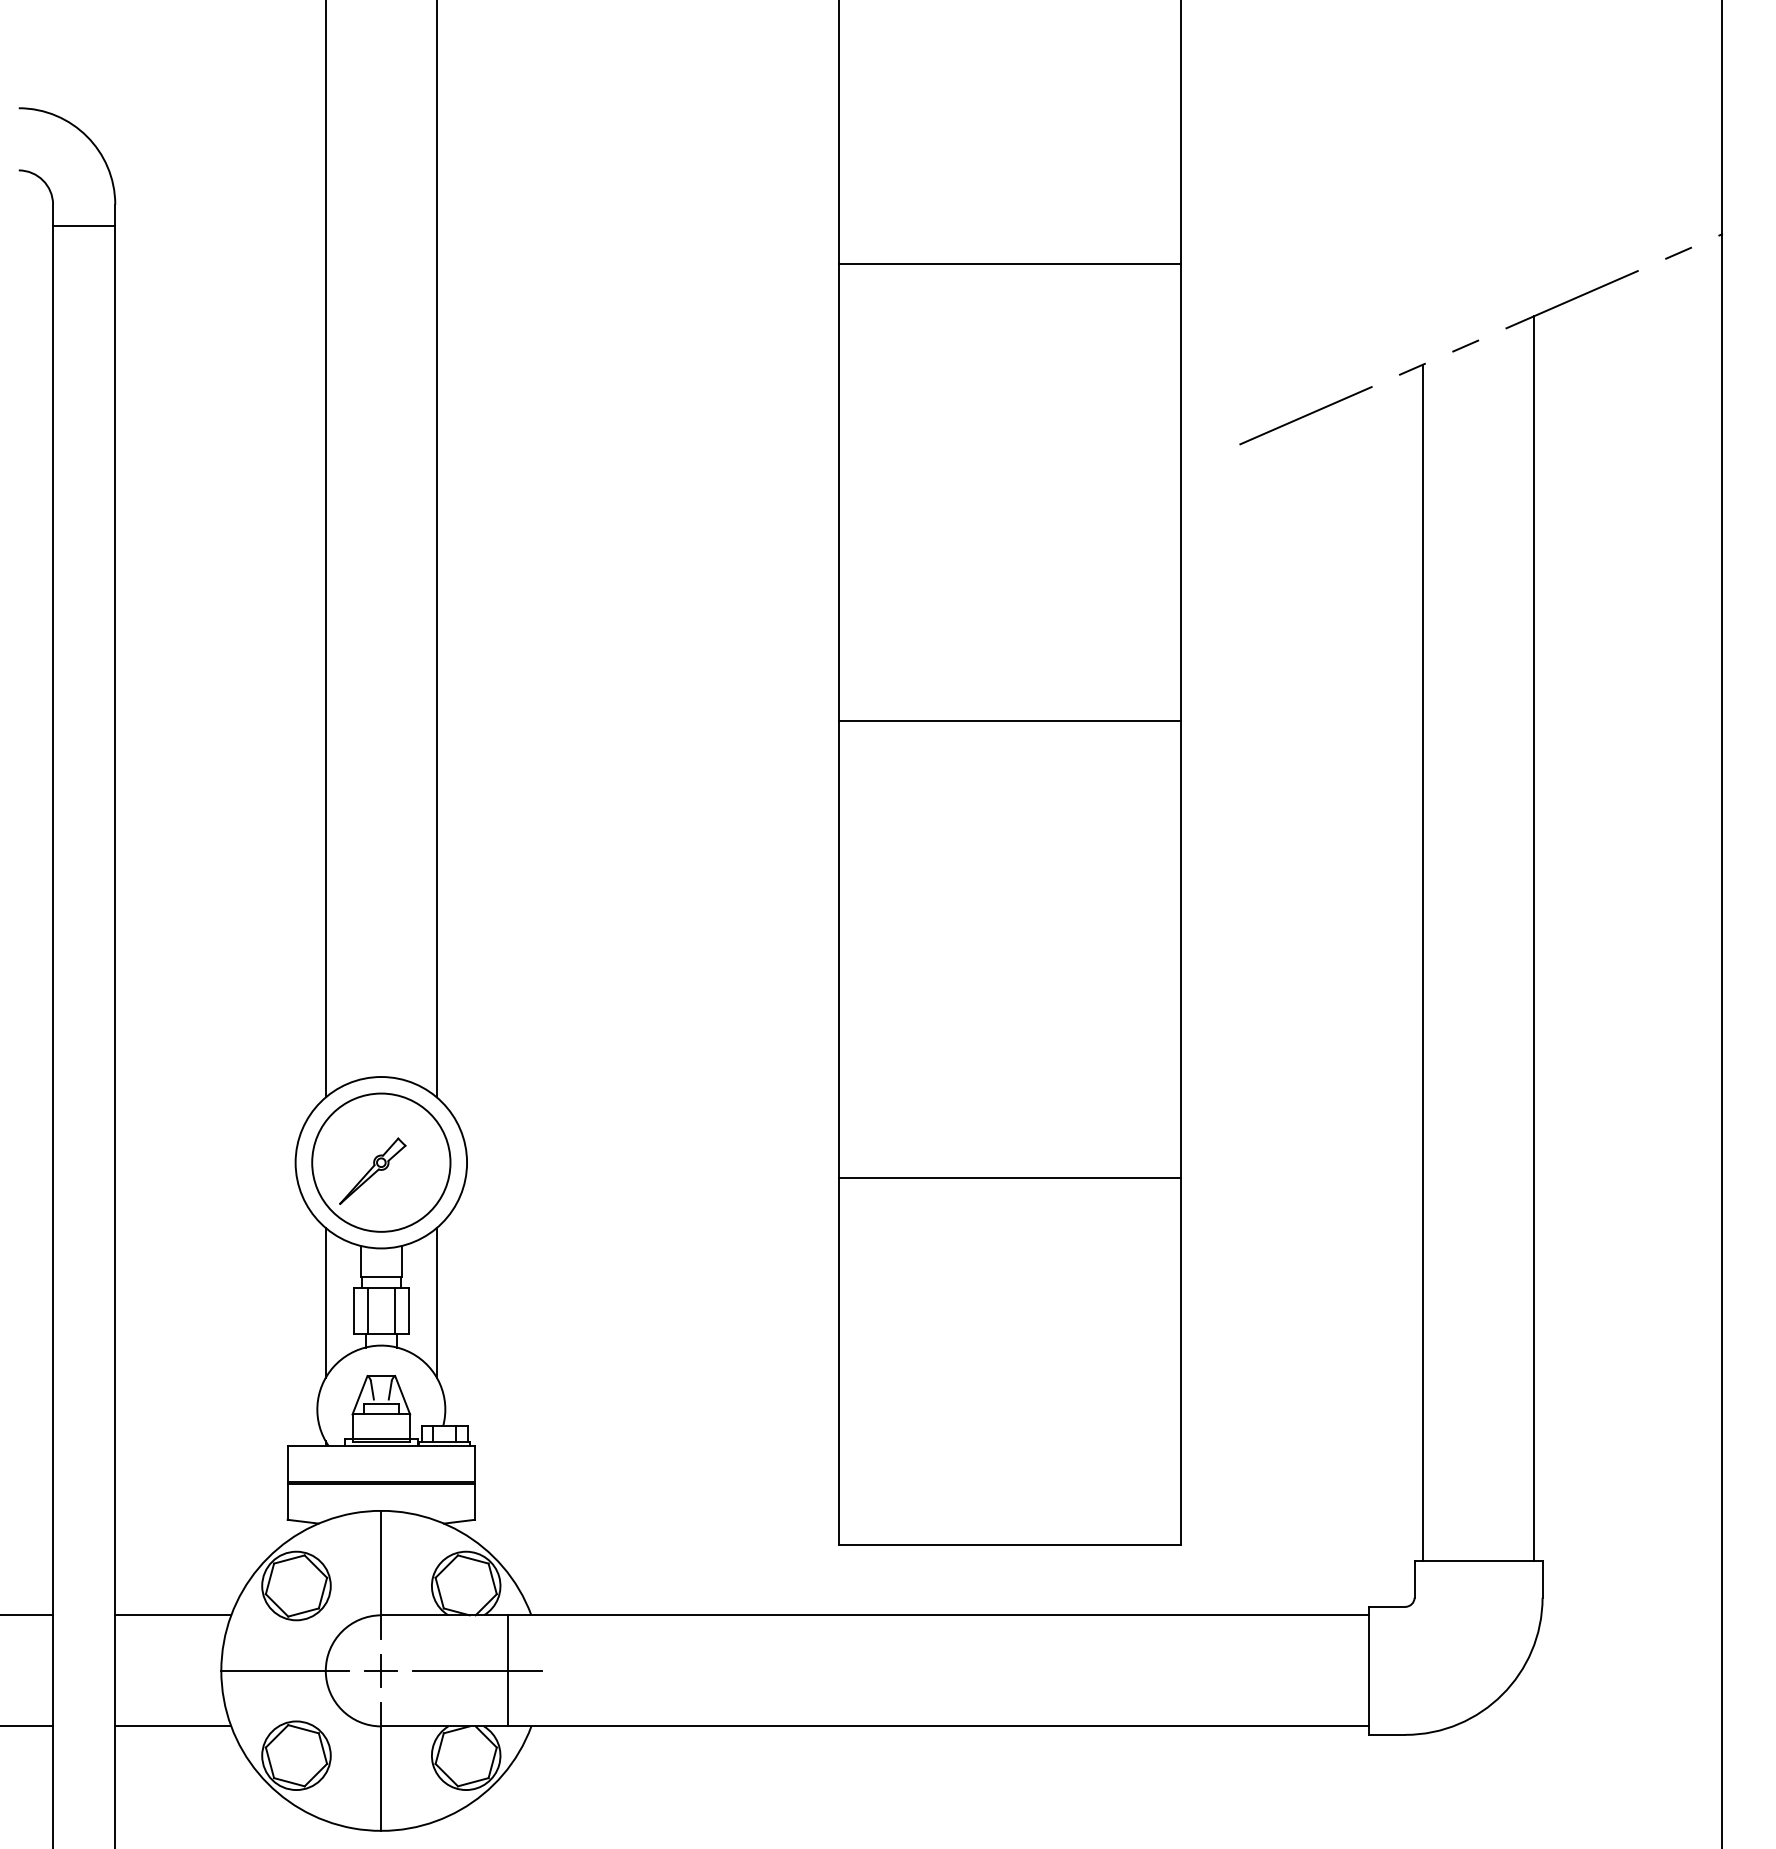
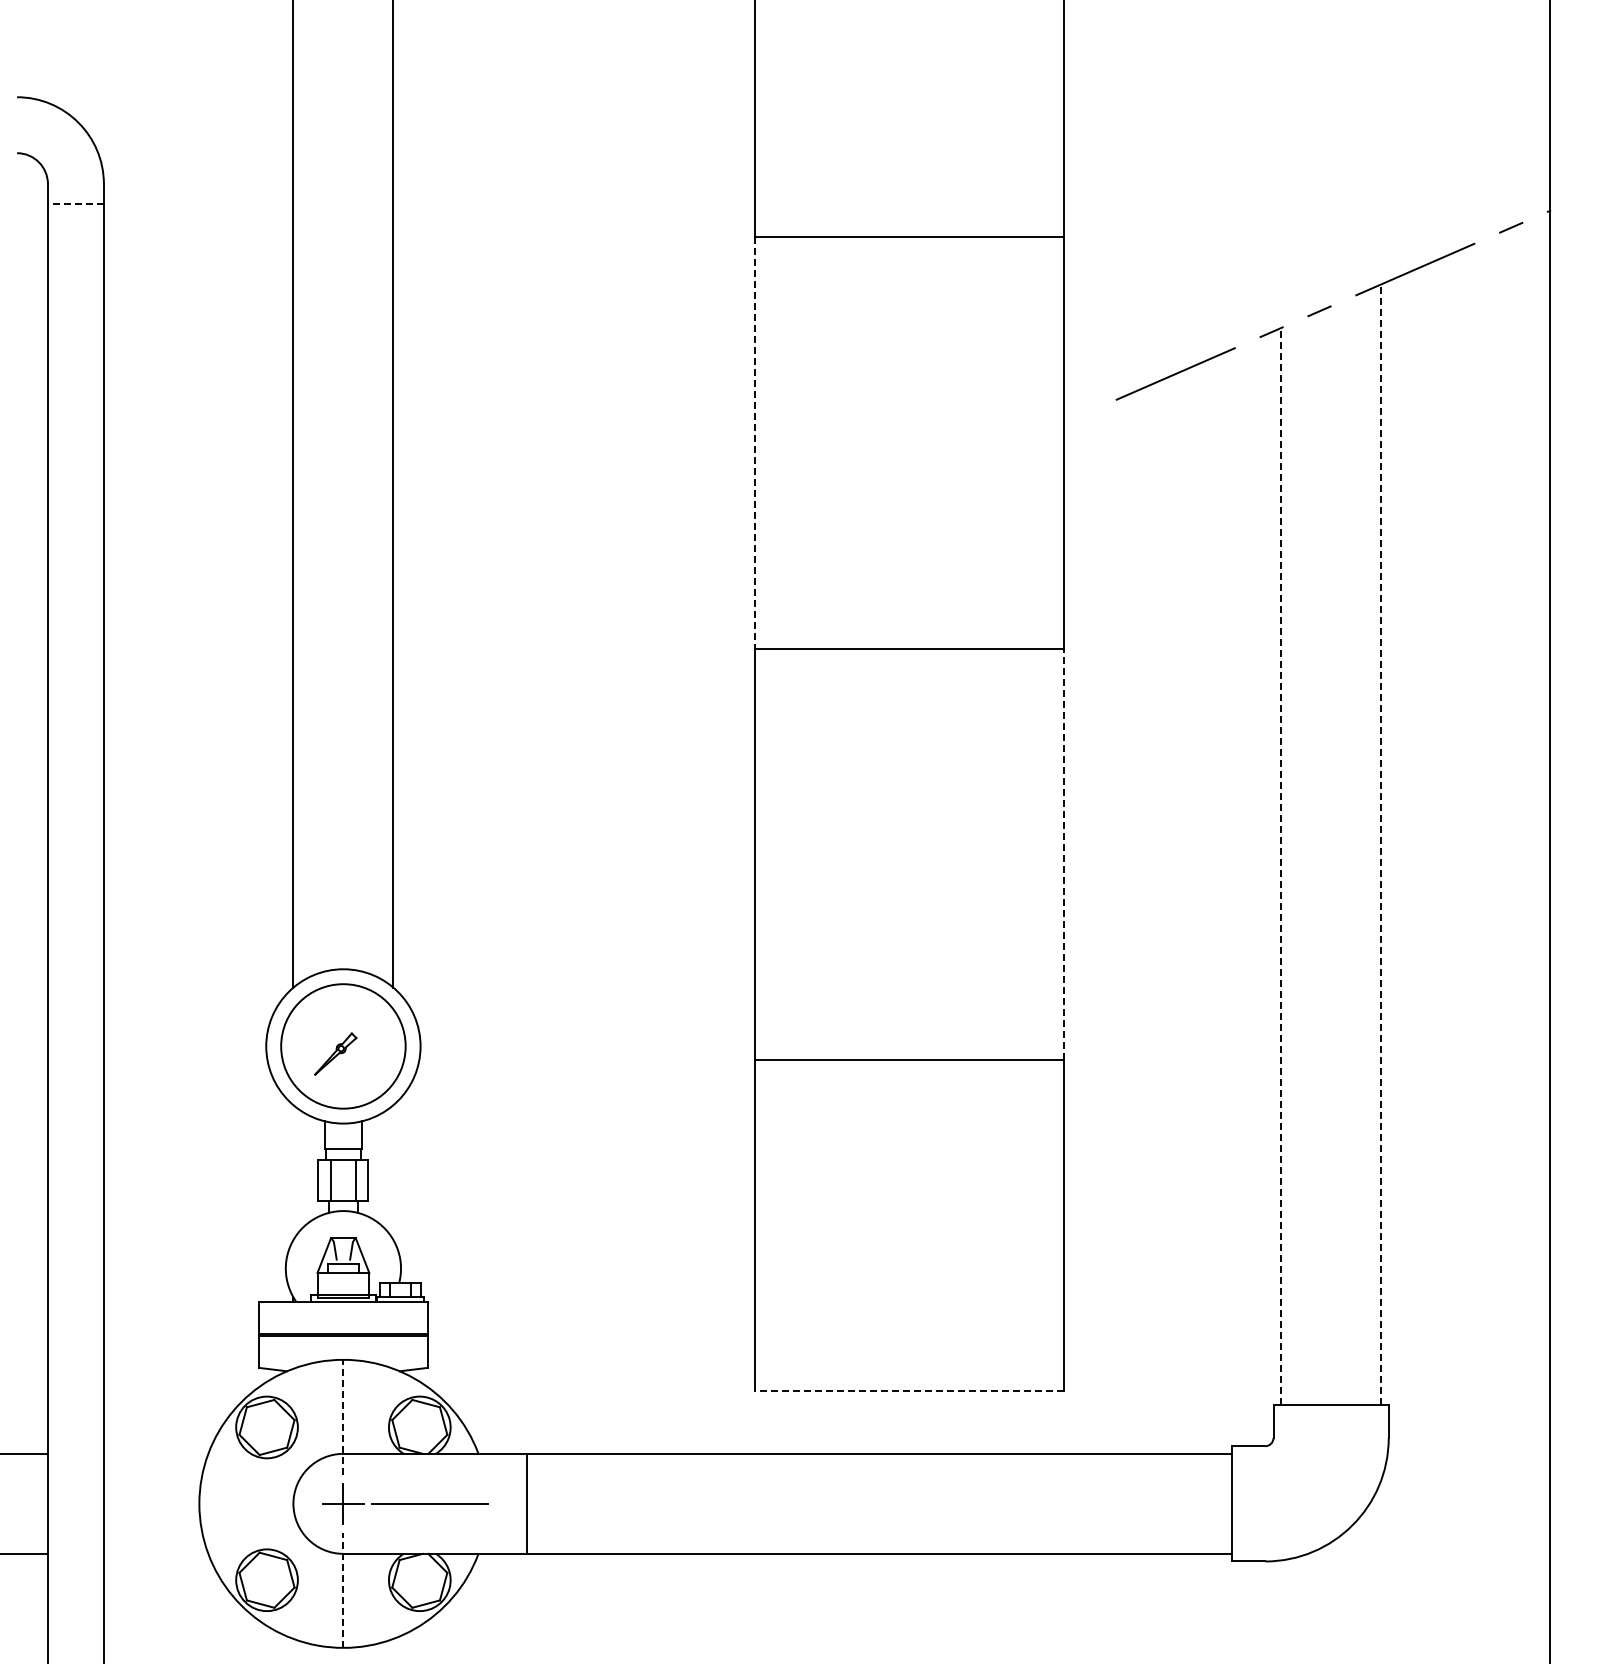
line: (83, 226) -> (75, 203), solid -> dashed
line: (838, 491) -> (754, 442), solid -> dashed
line: (1534, 938) -> (1381, 844), solid -> dashed
line: (1181, 949) -> (1063, 854), solid -> dashed
line: (1423, 962) -> (1281, 866), solid -> dashed
part: (372, 1170) -> (335, 1053), size x0.7
line: (325, 1302) -> (293, 1172), removed
line: (436, 1302) -> (393, 1172), removed
line: (1009, 1544) -> (908, 1390), solid -> dashed
line: (381, 1574) -> (343, 1417), solid -> dashed
line: (172, 1614) -> (155, 1453), removed
line: (284, 1670) -> (256, 1503), removed
part: (381, 1670) -> (343, 1503), size x1.4
line: (508, 1670) -> (527, 1503), moved
line: (172, 1726) -> (155, 1553), removed
line: (381, 1767) -> (343, 1590), solid -> dashed

